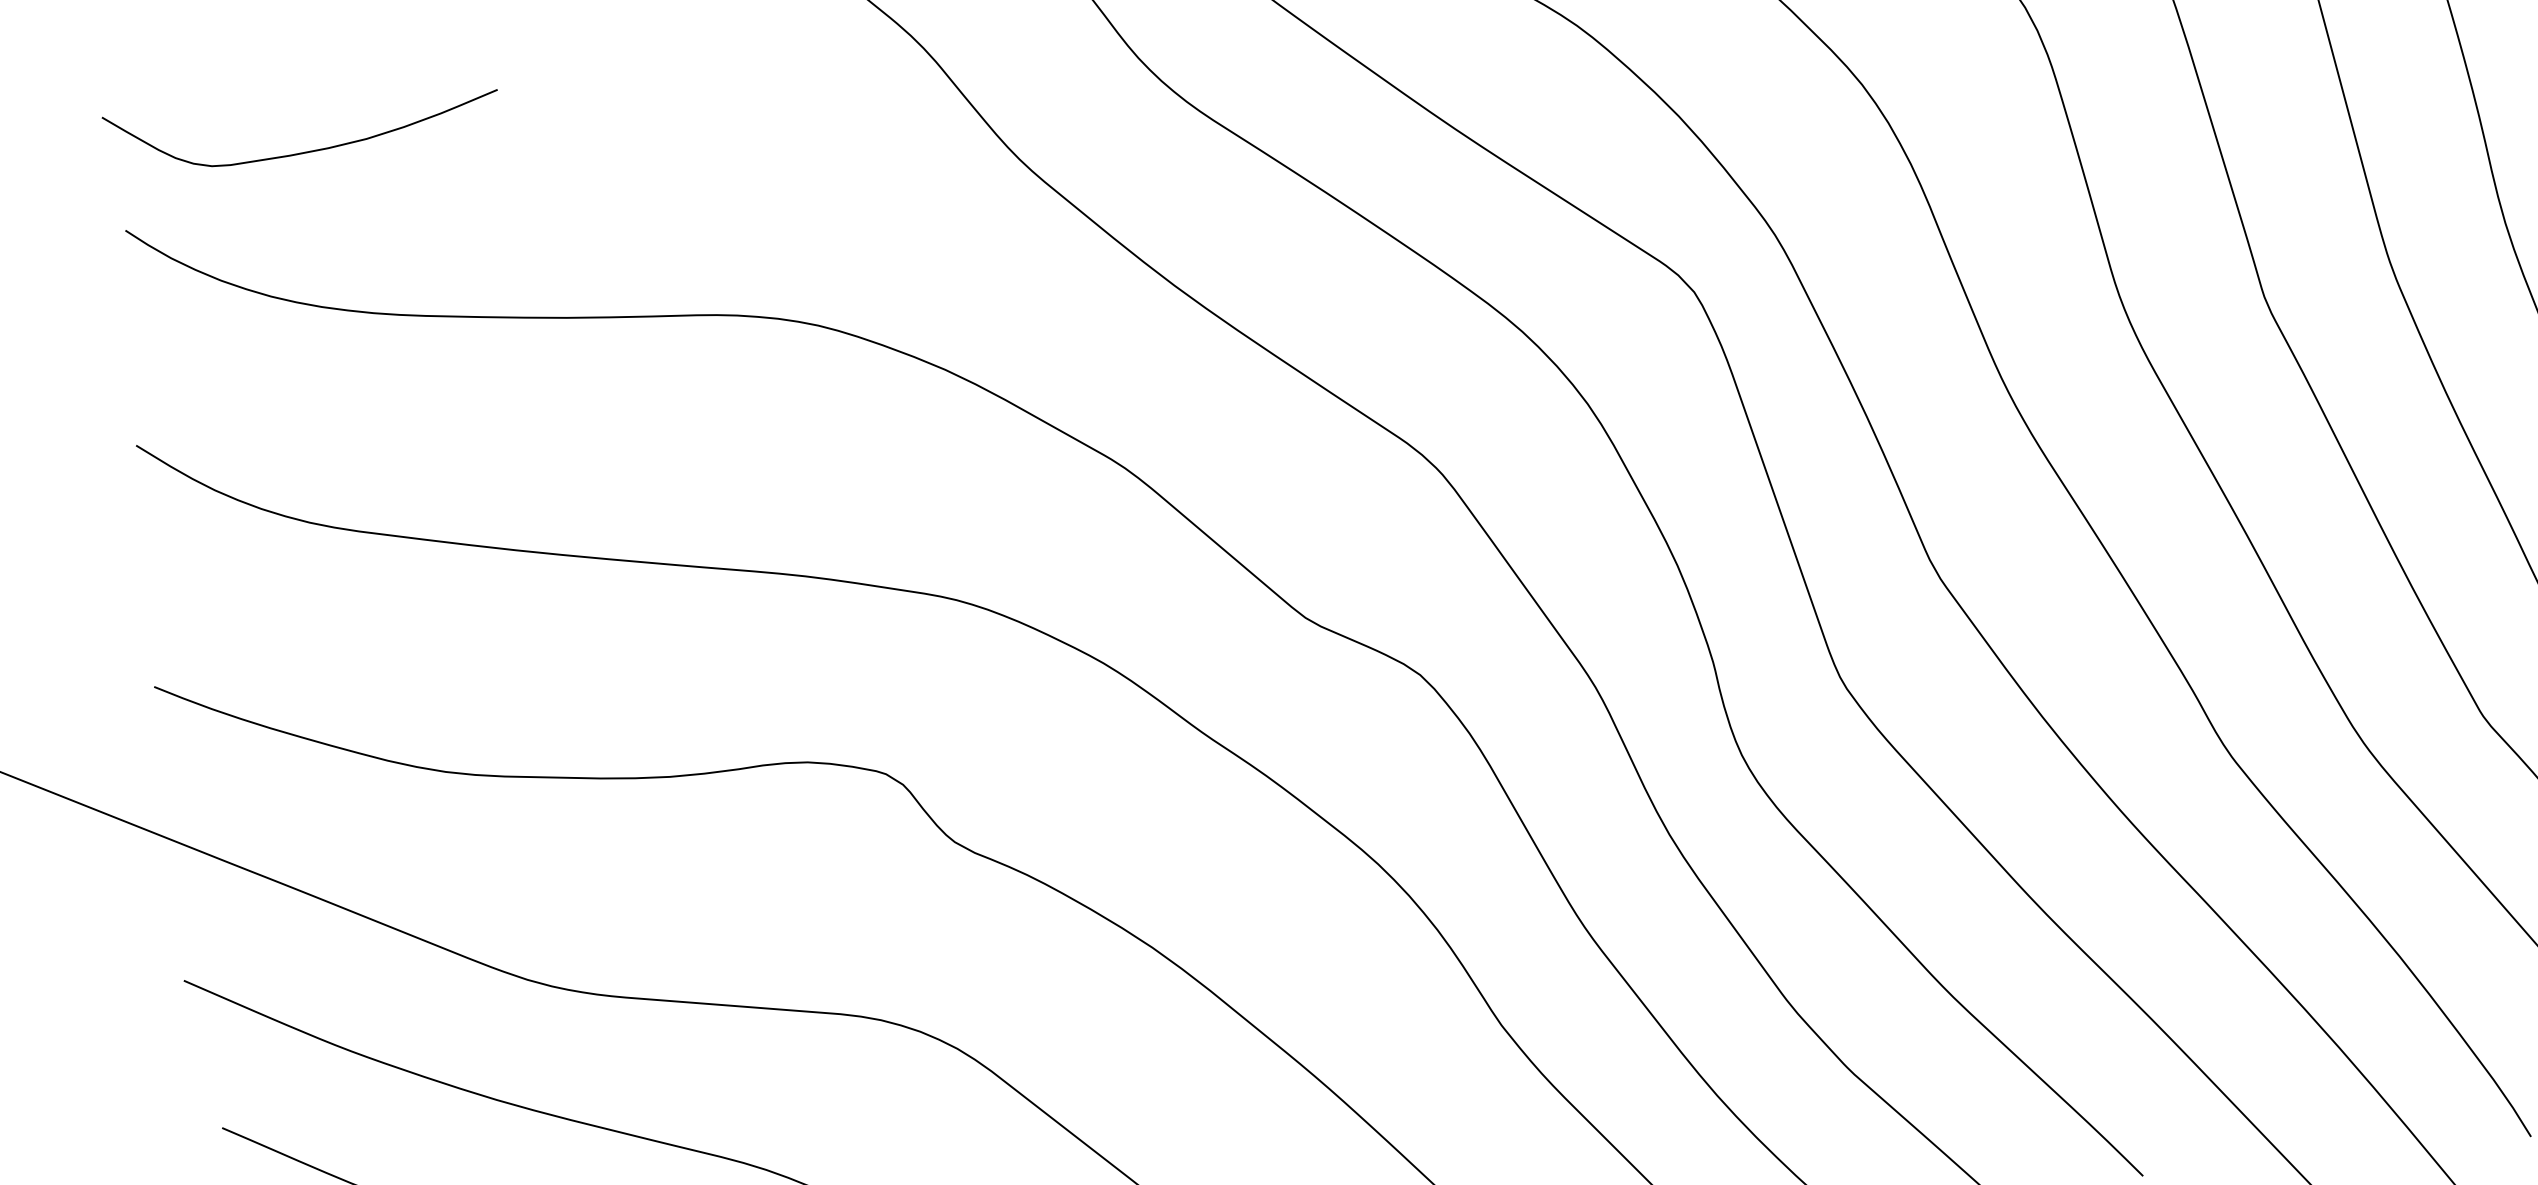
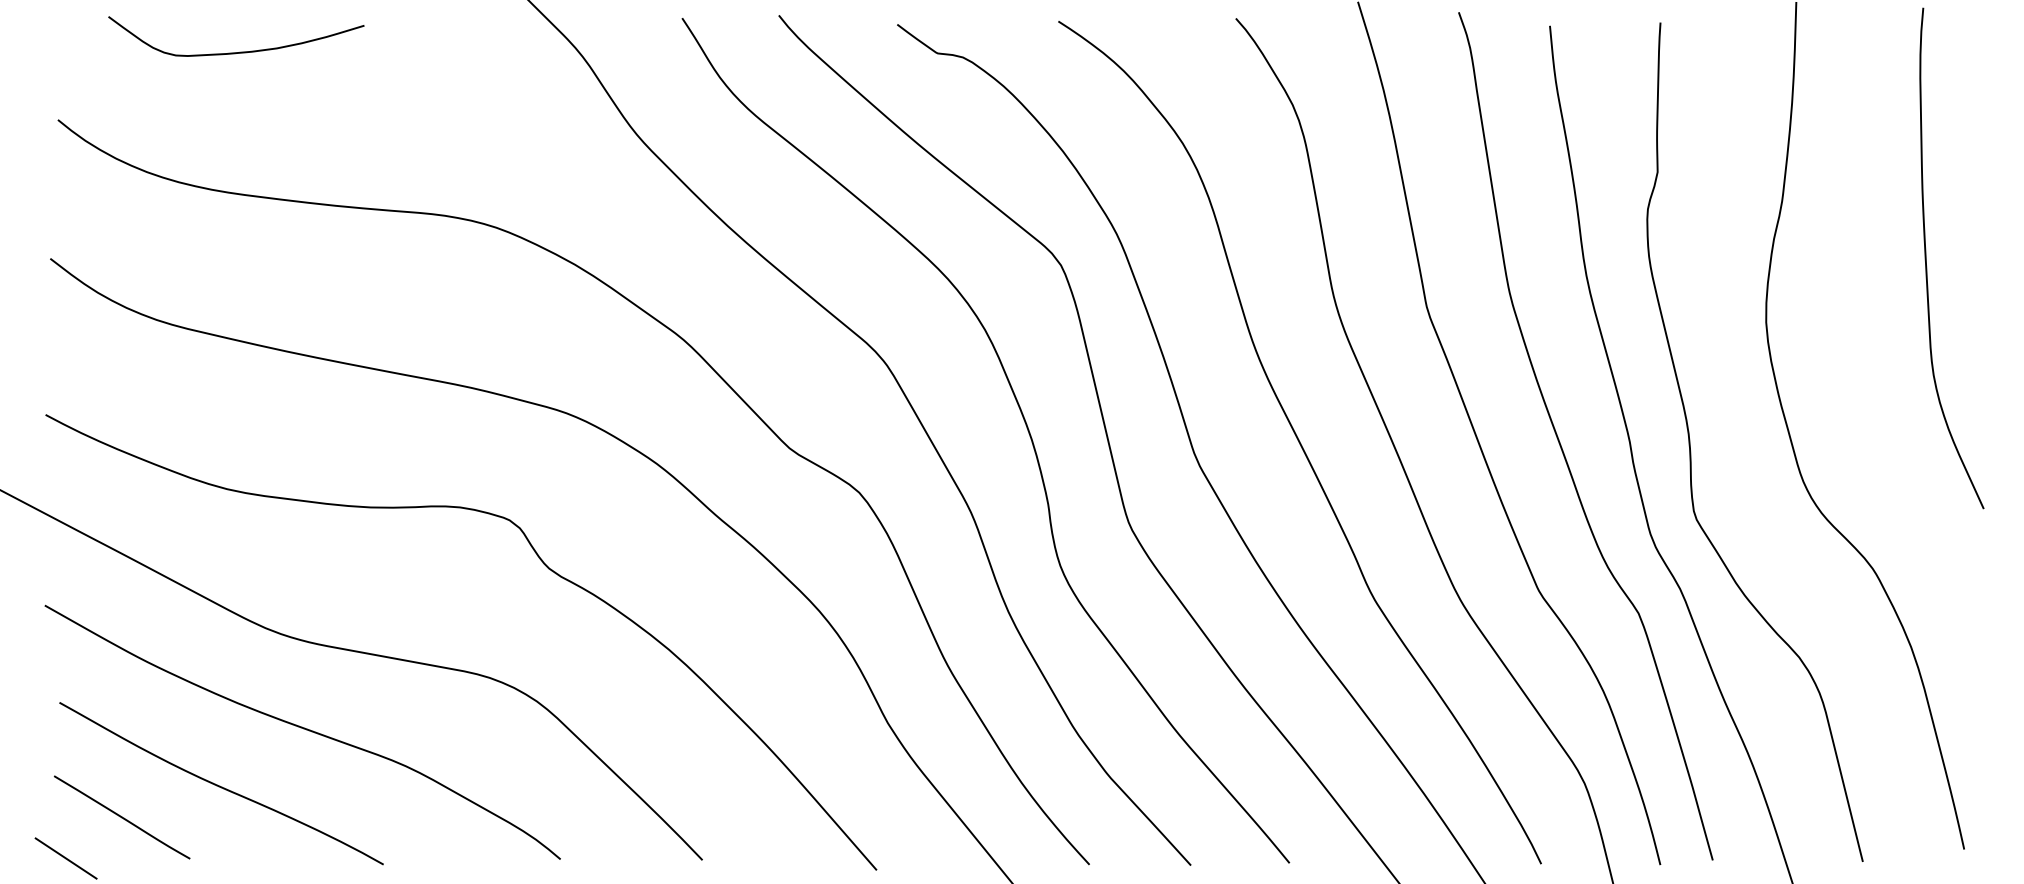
curve: (309, 149) -> (239, 51), moved

